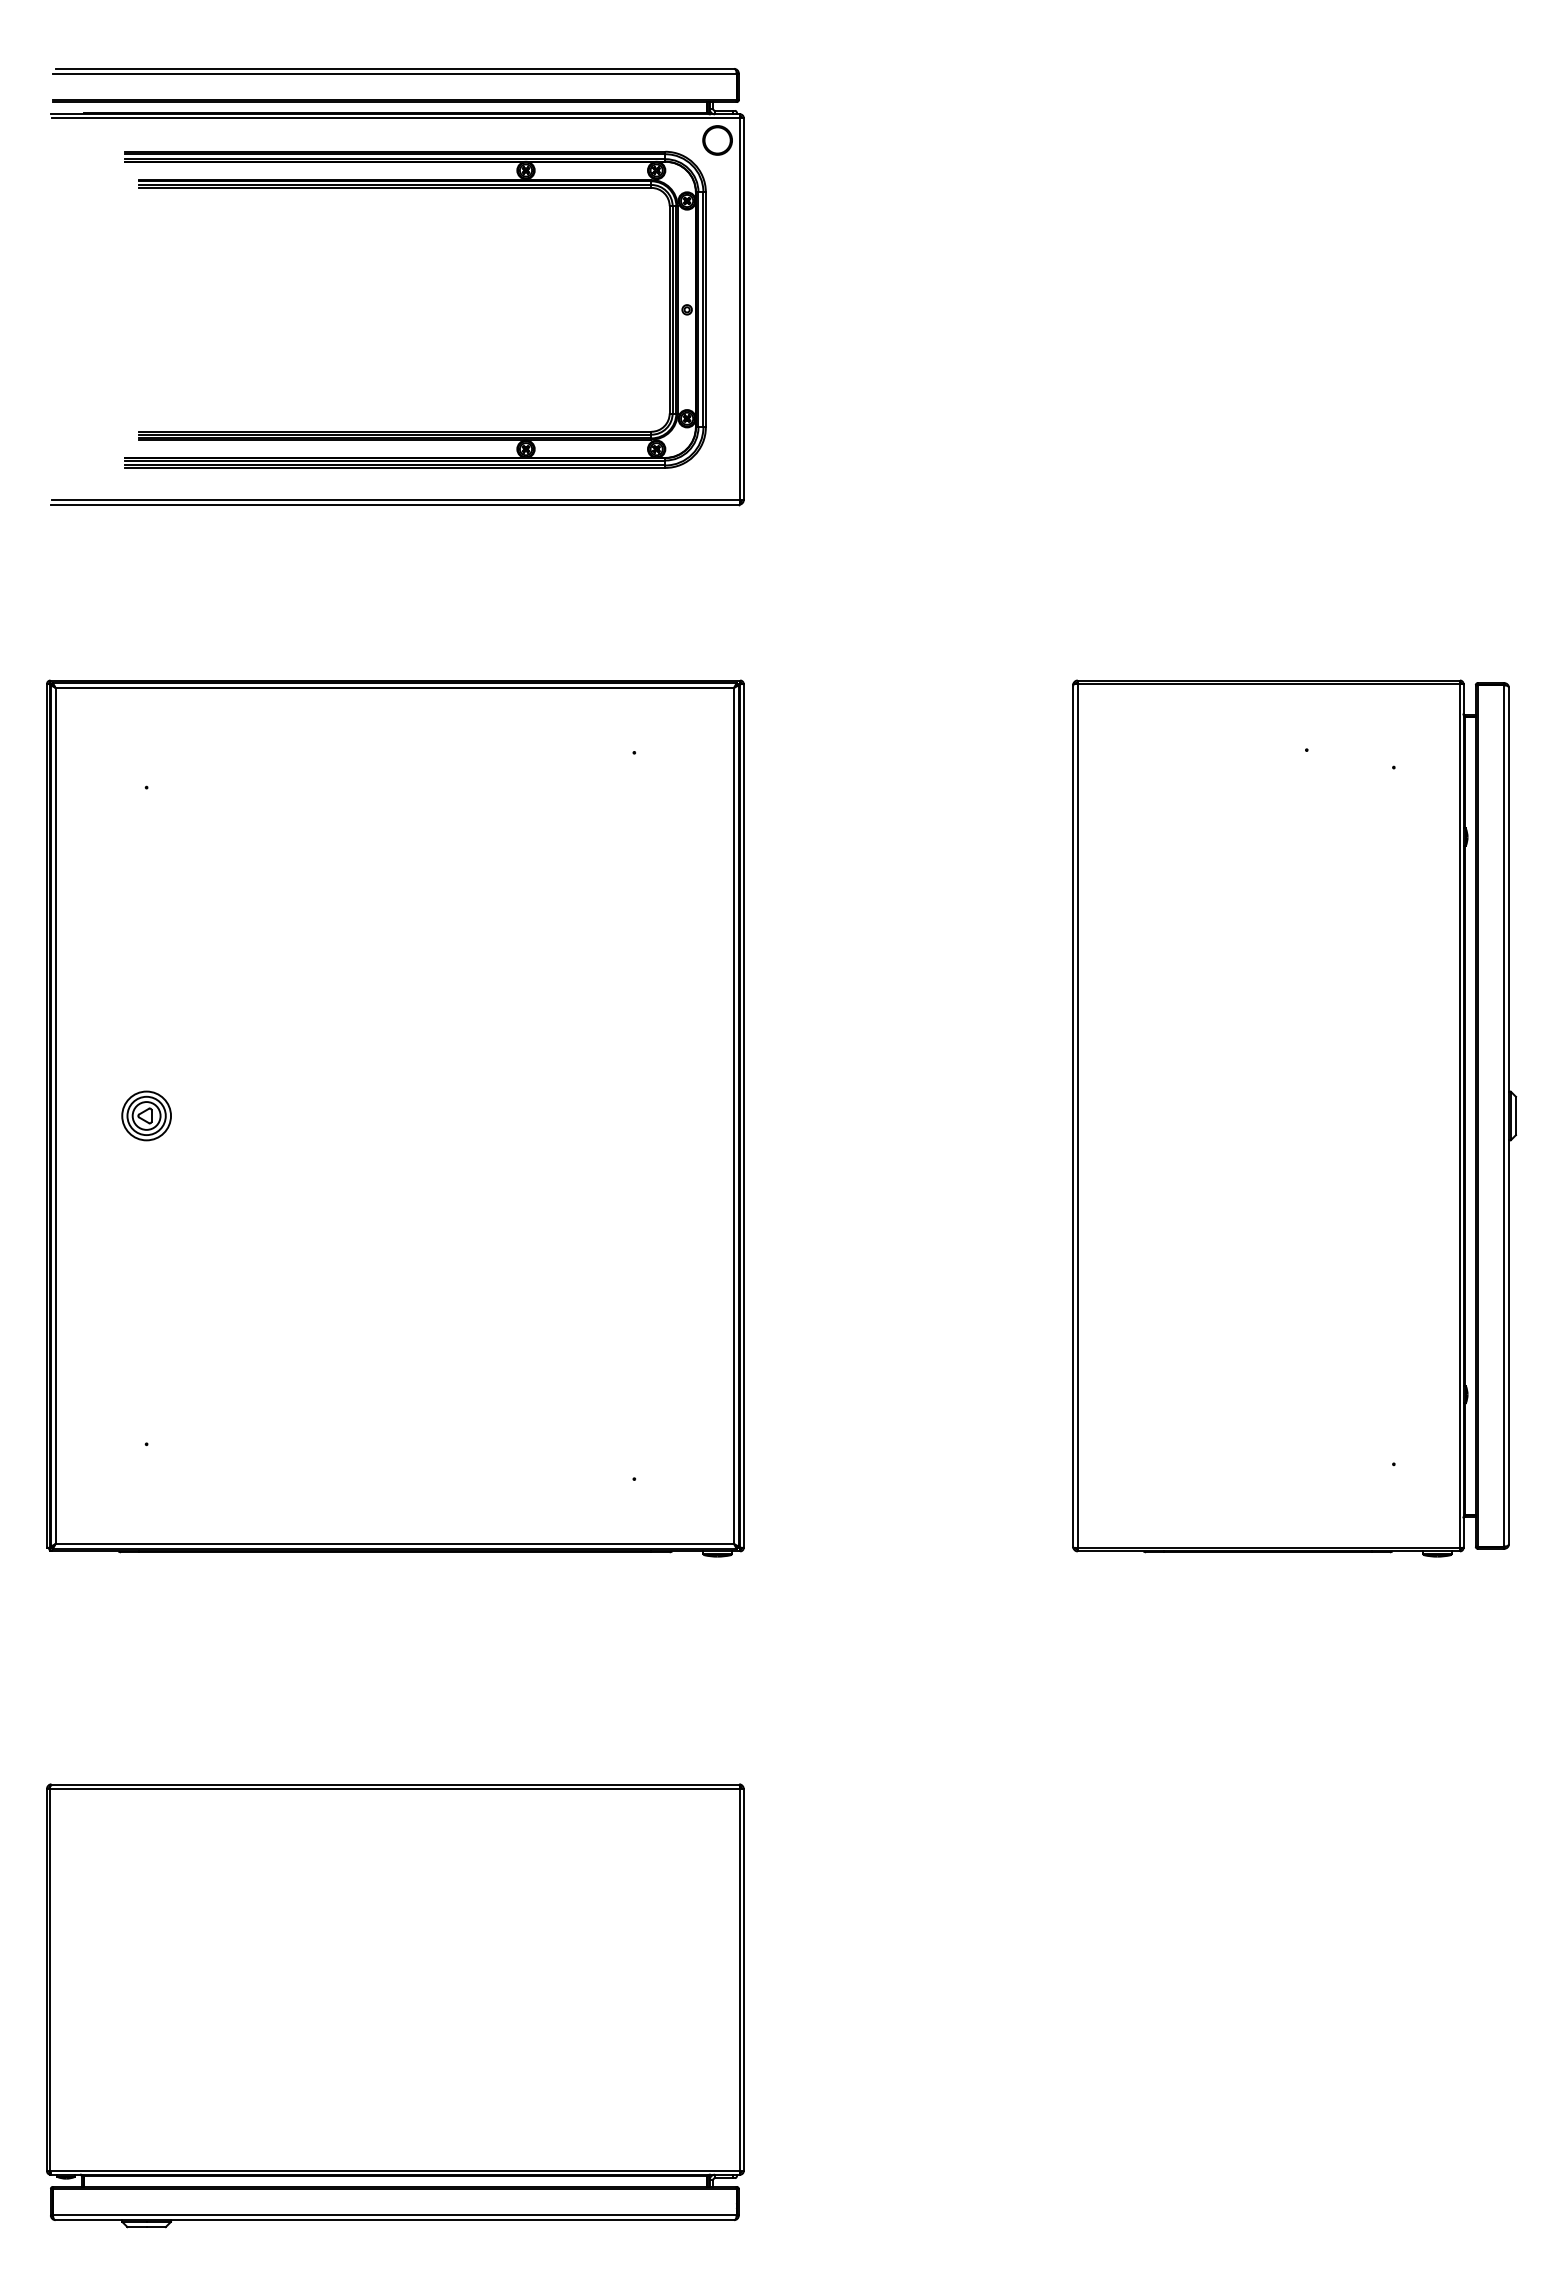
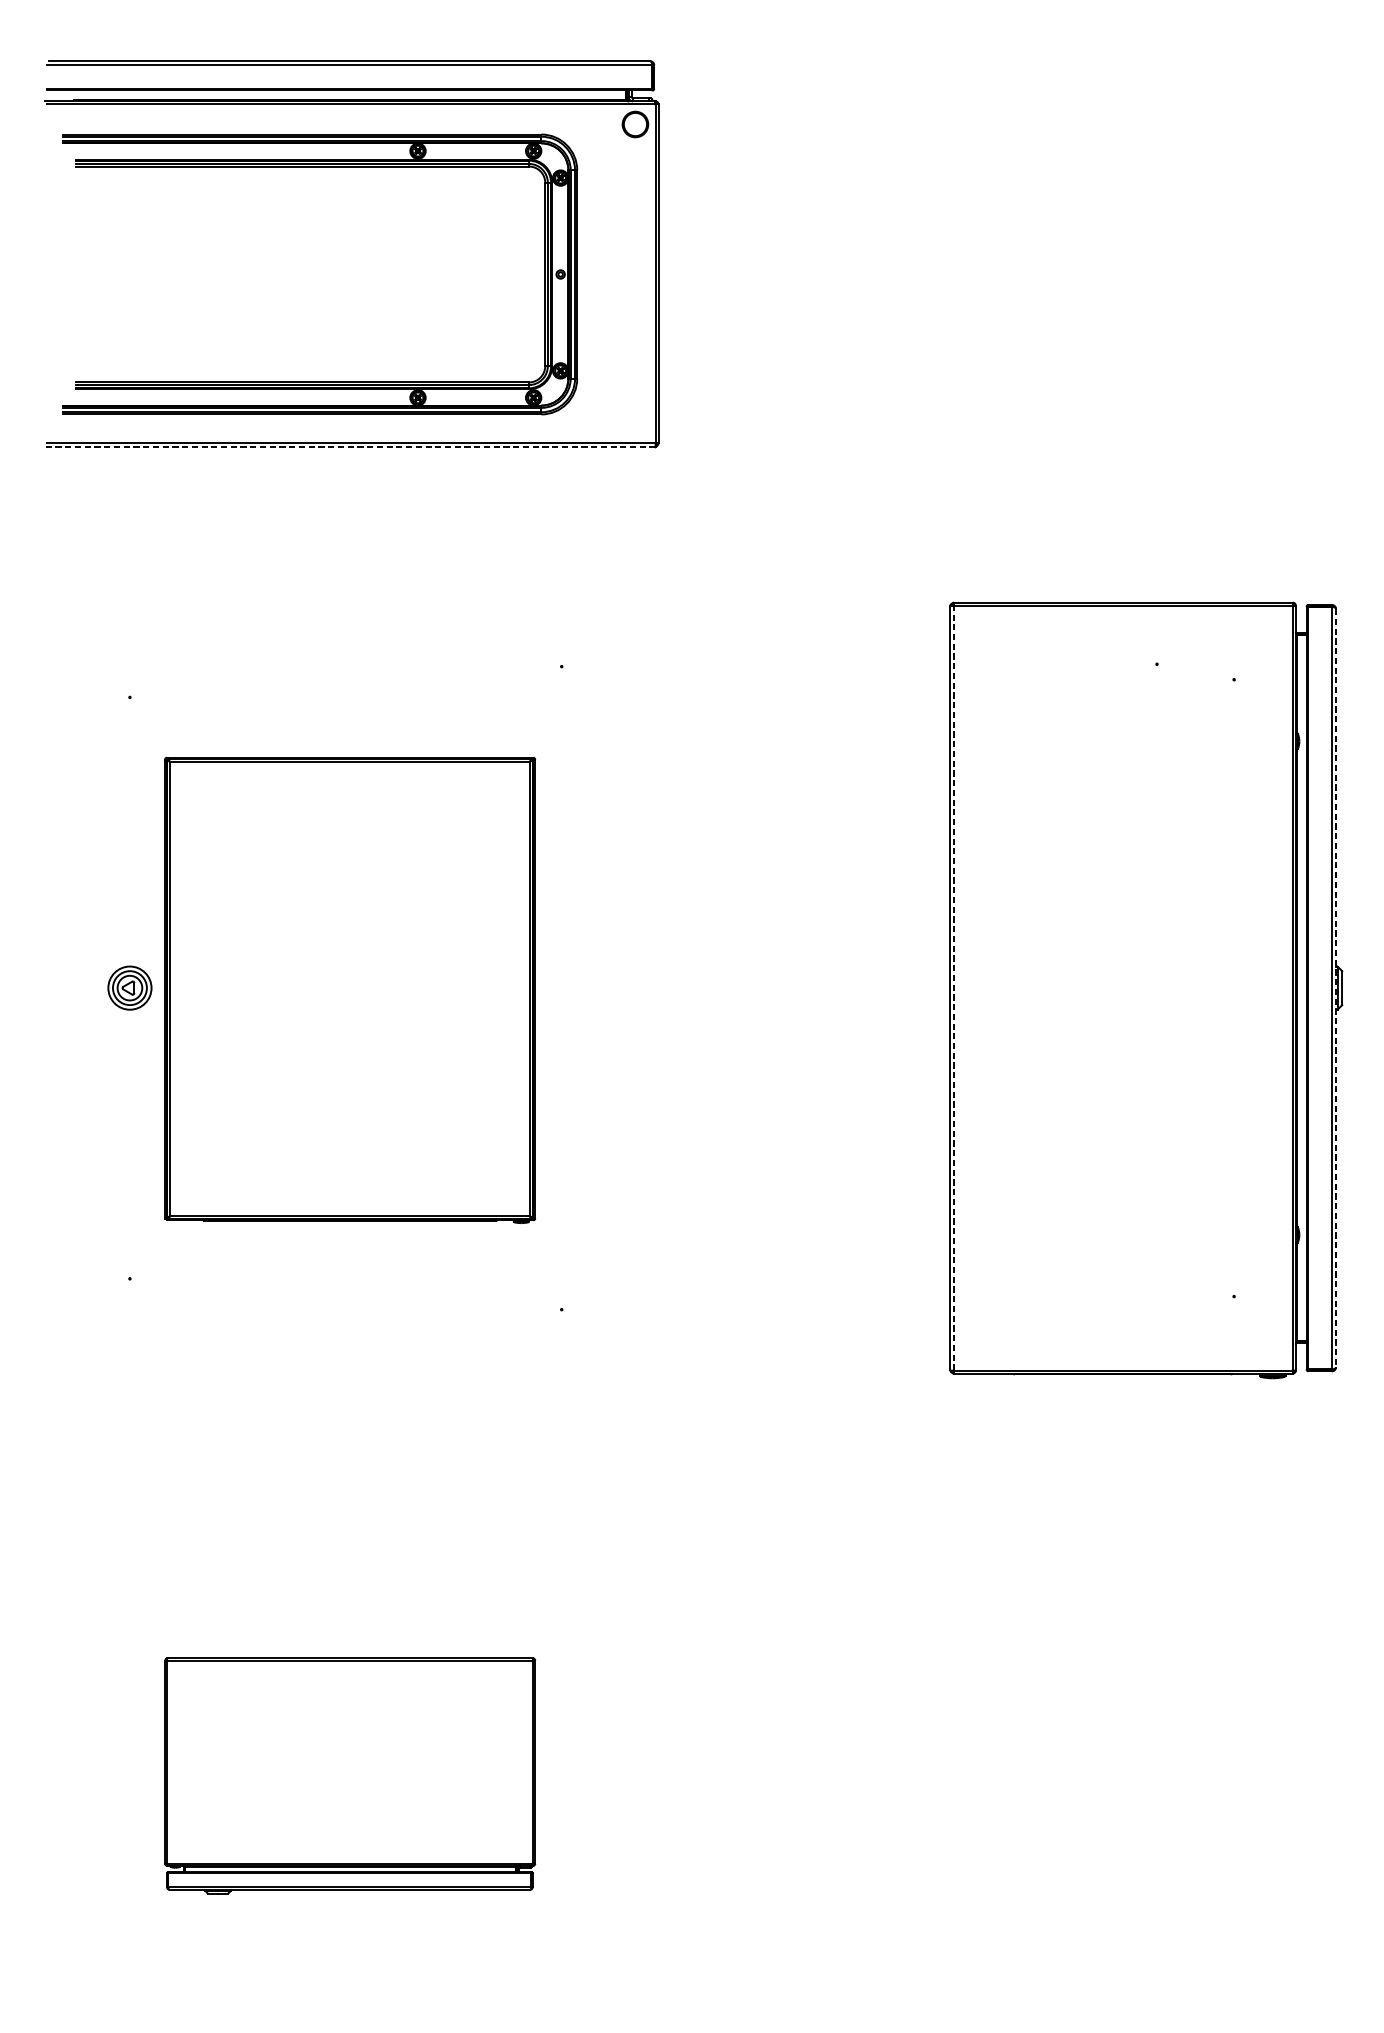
part: (415, 188) -> (320, 167), moved
line: (395, 504) -> (350, 446), solid -> dashed
line: (1077, 1115) -> (954, 987), solid -> dashed
line: (1509, 1116) -> (1336, 988), solid -> dashed
part: (395, 1118) -> (350, 990), size x0.6
part: (395, 2005) -> (350, 1775), size x0.6

